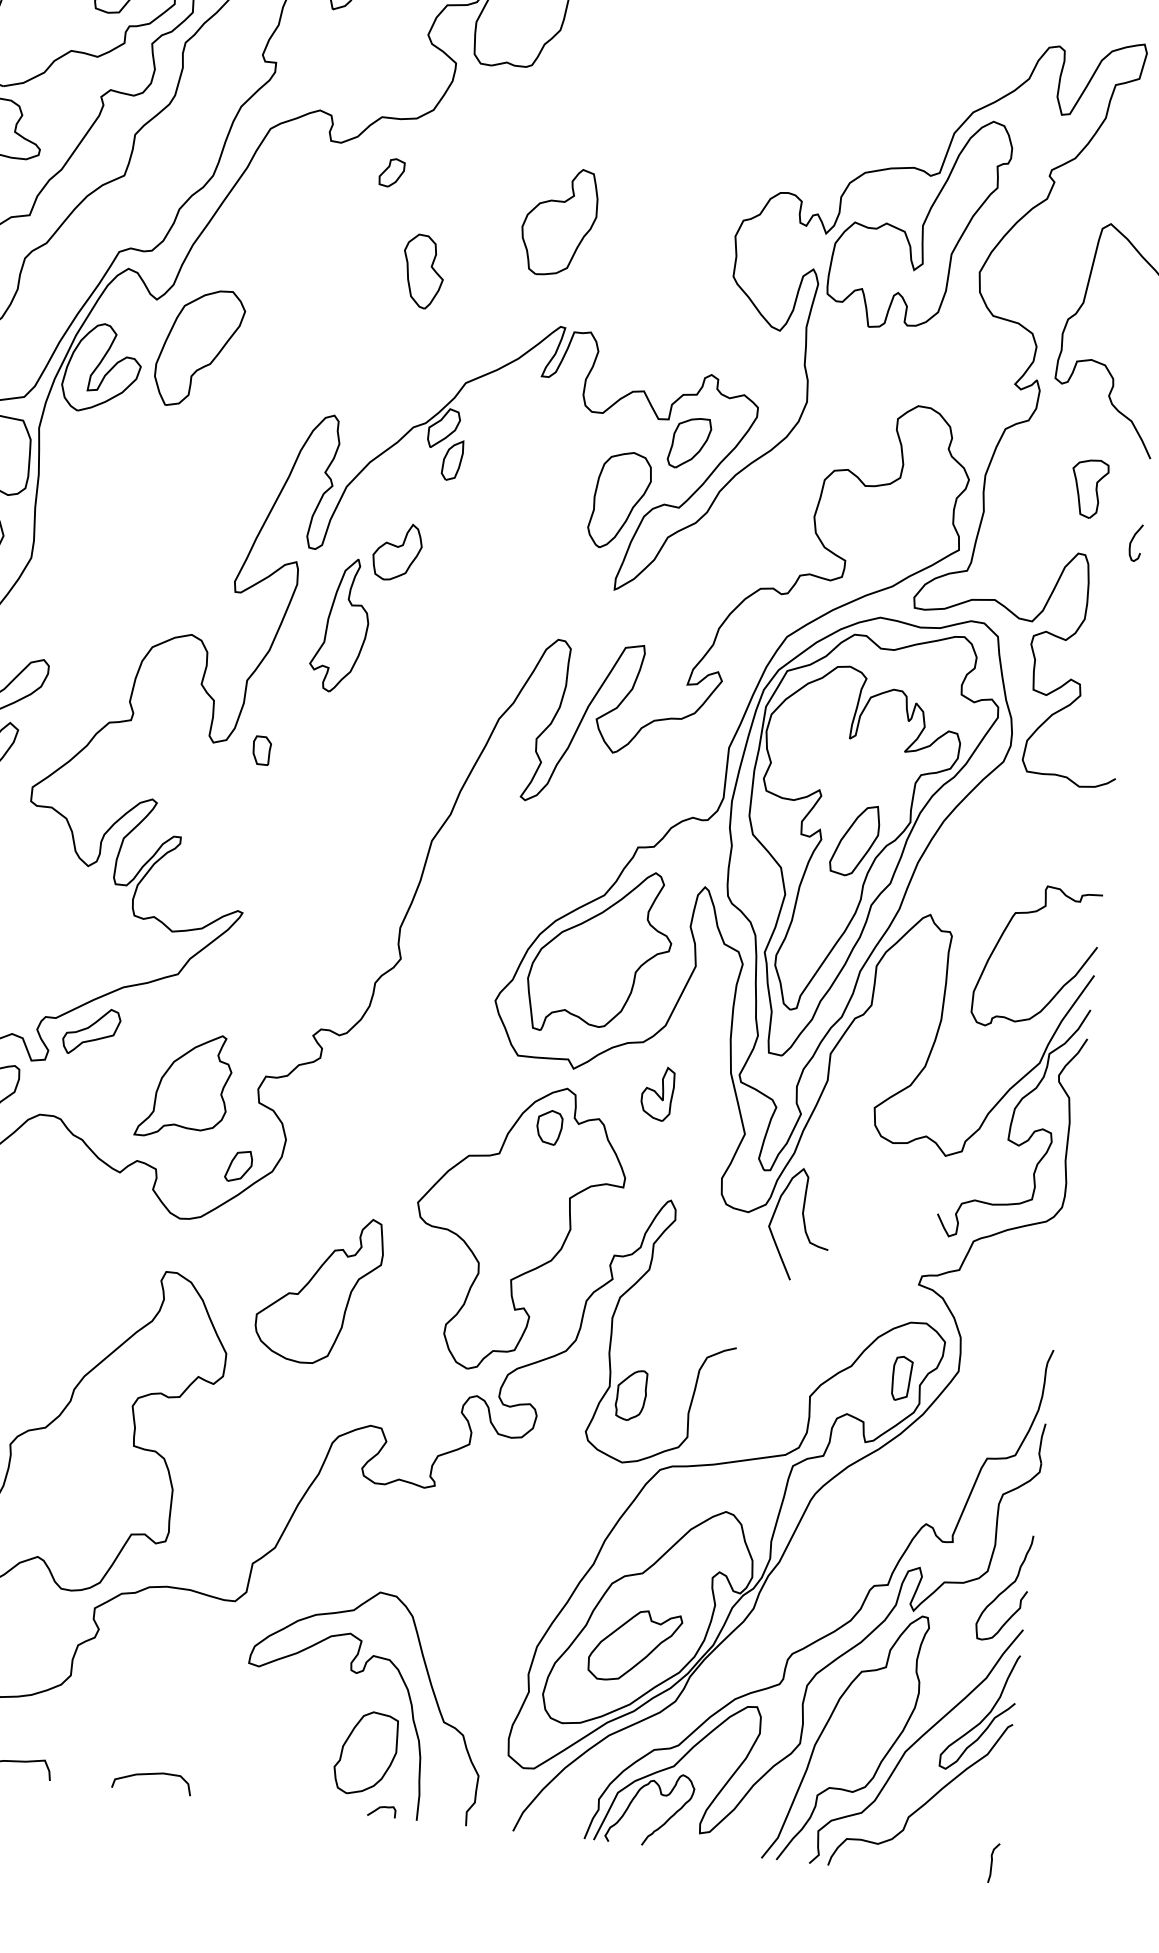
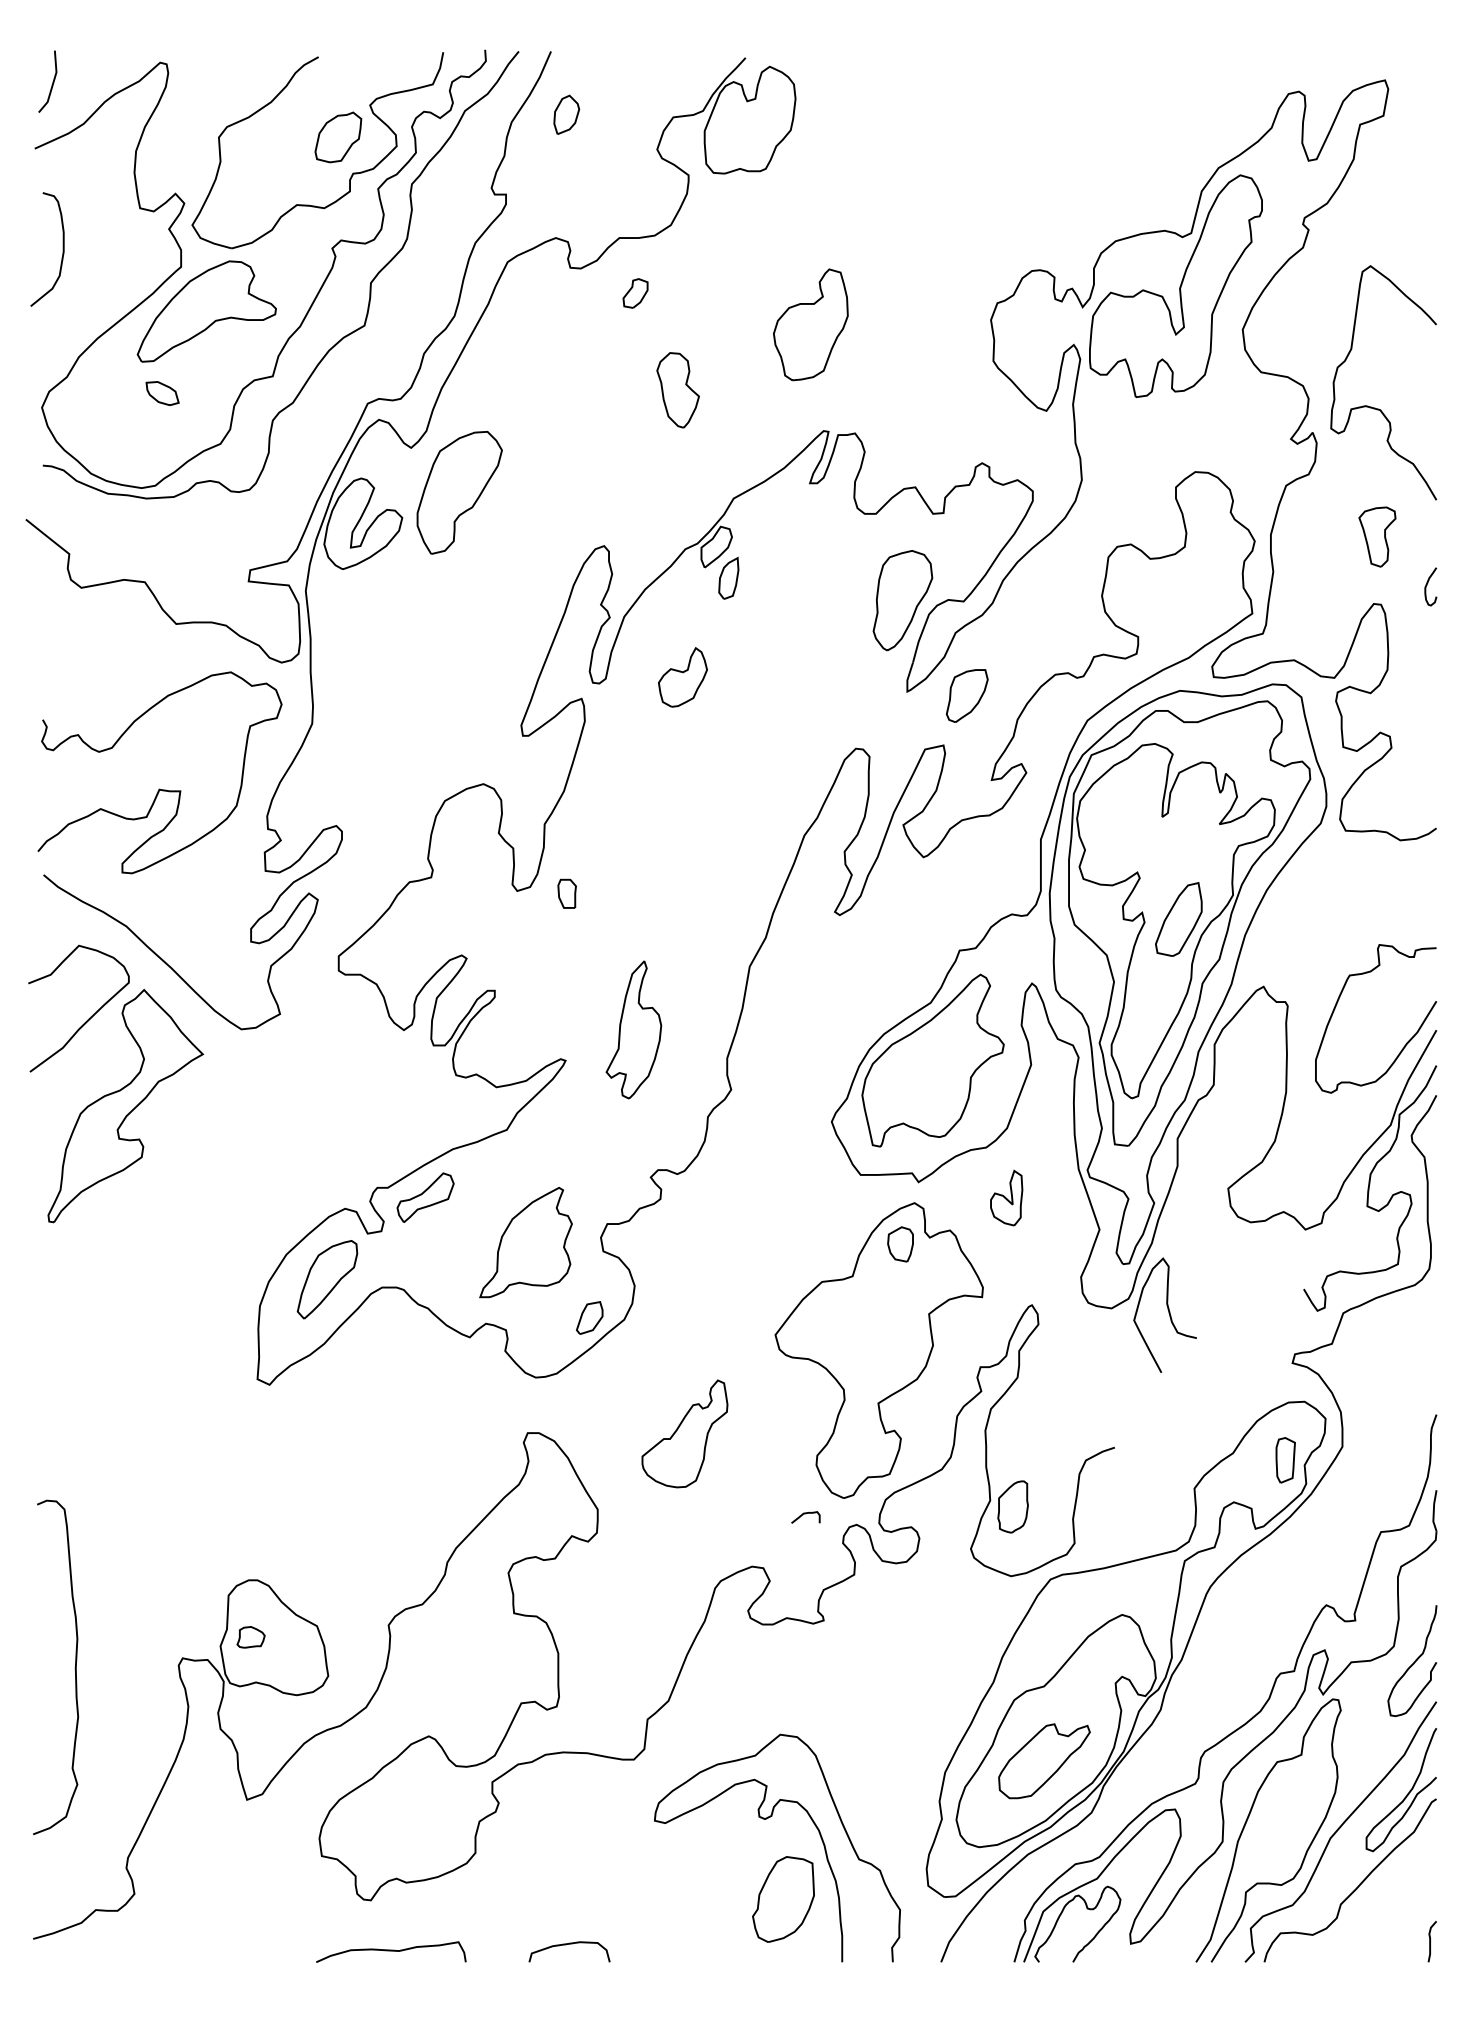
part: (689, 442) -> (967, 695), moved
part: (340, 624) -> (633, 1029), moved
part: (318, 1288) -> (684, 1433), size x0.7
curve: (381, 1808) -> (805, 1514), moved

